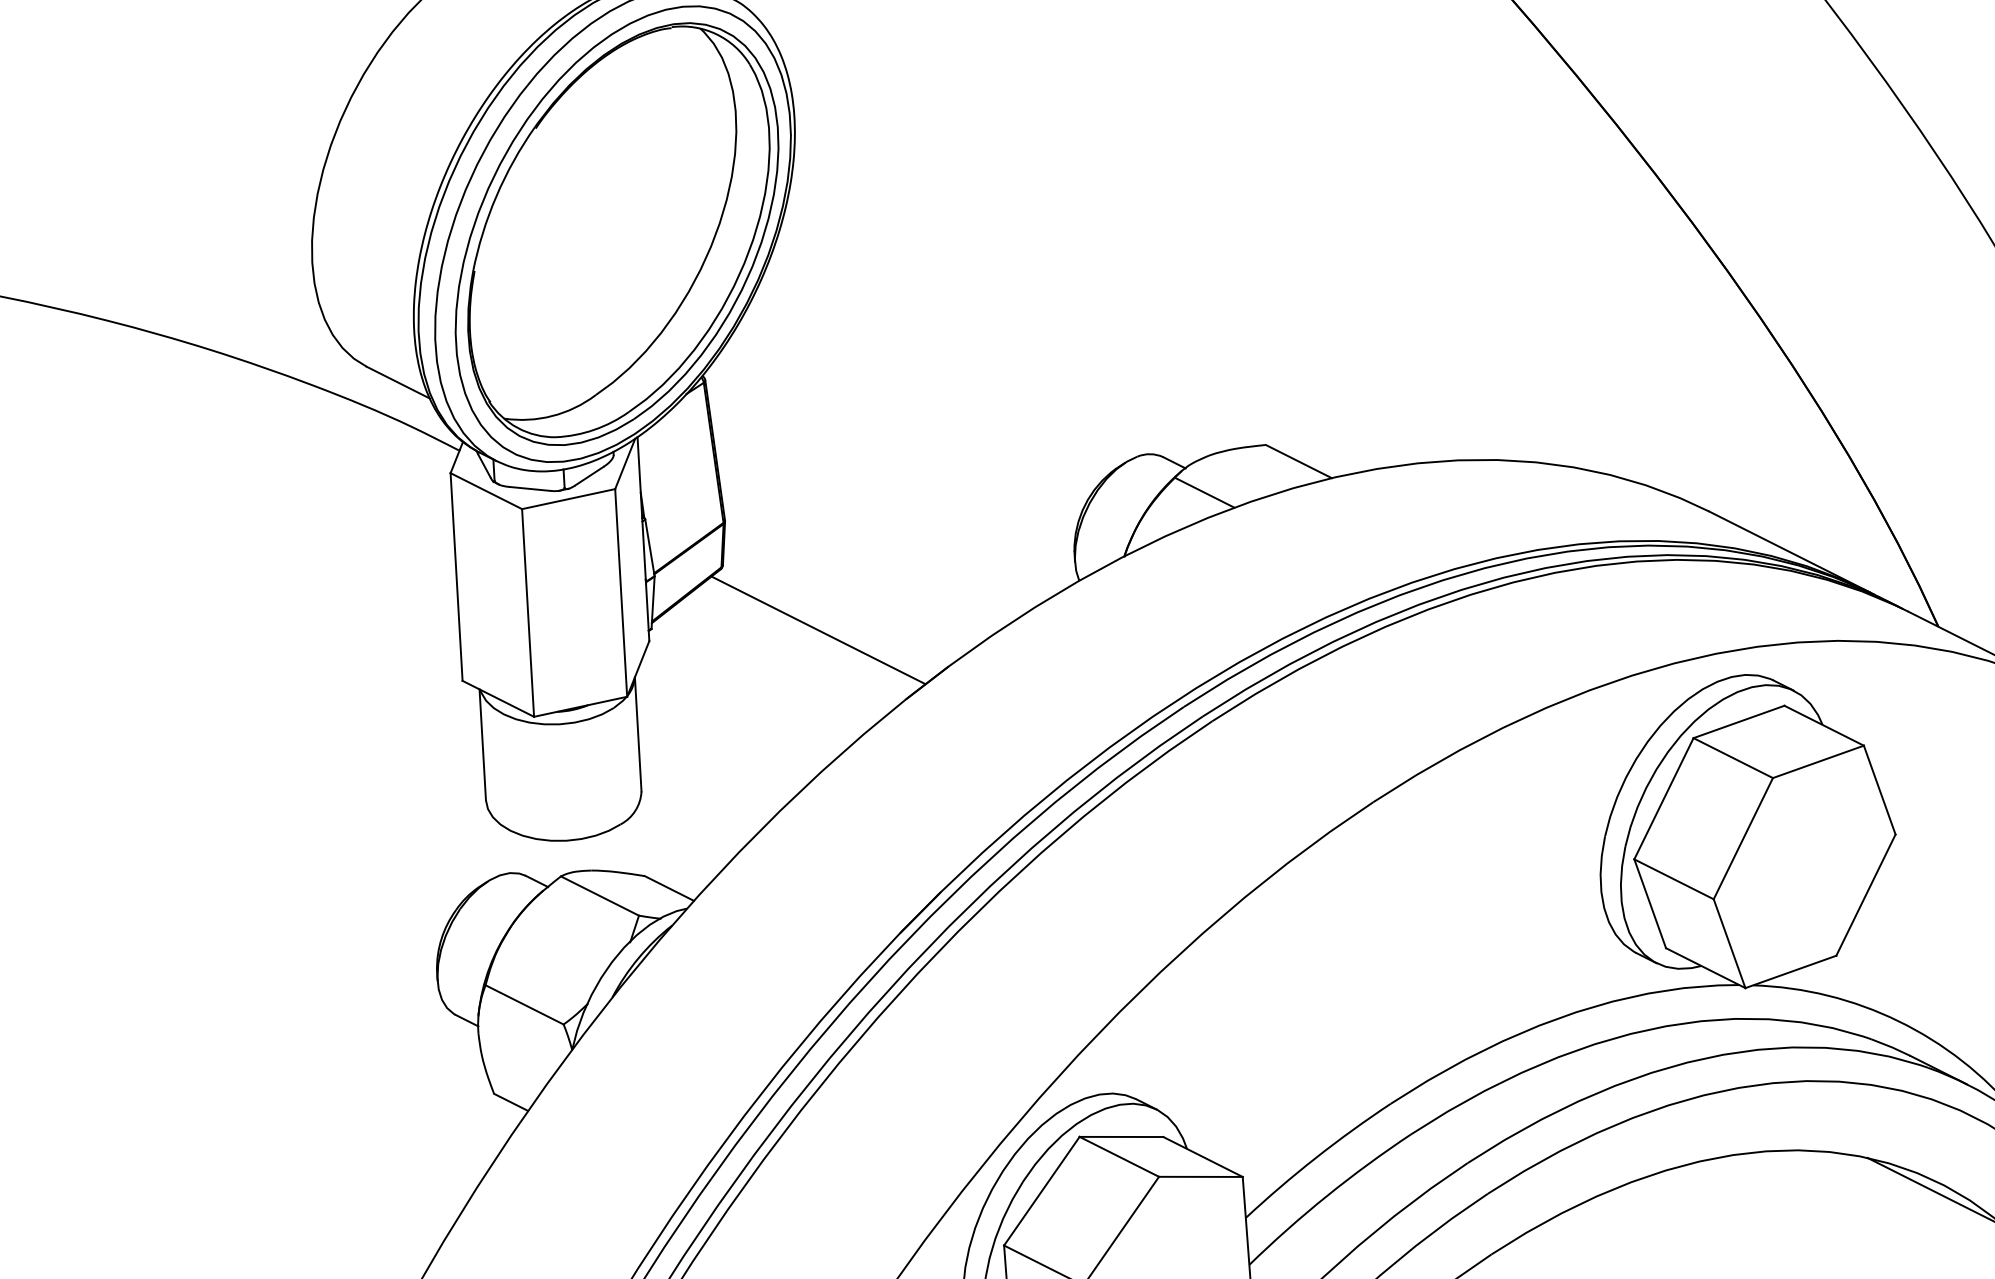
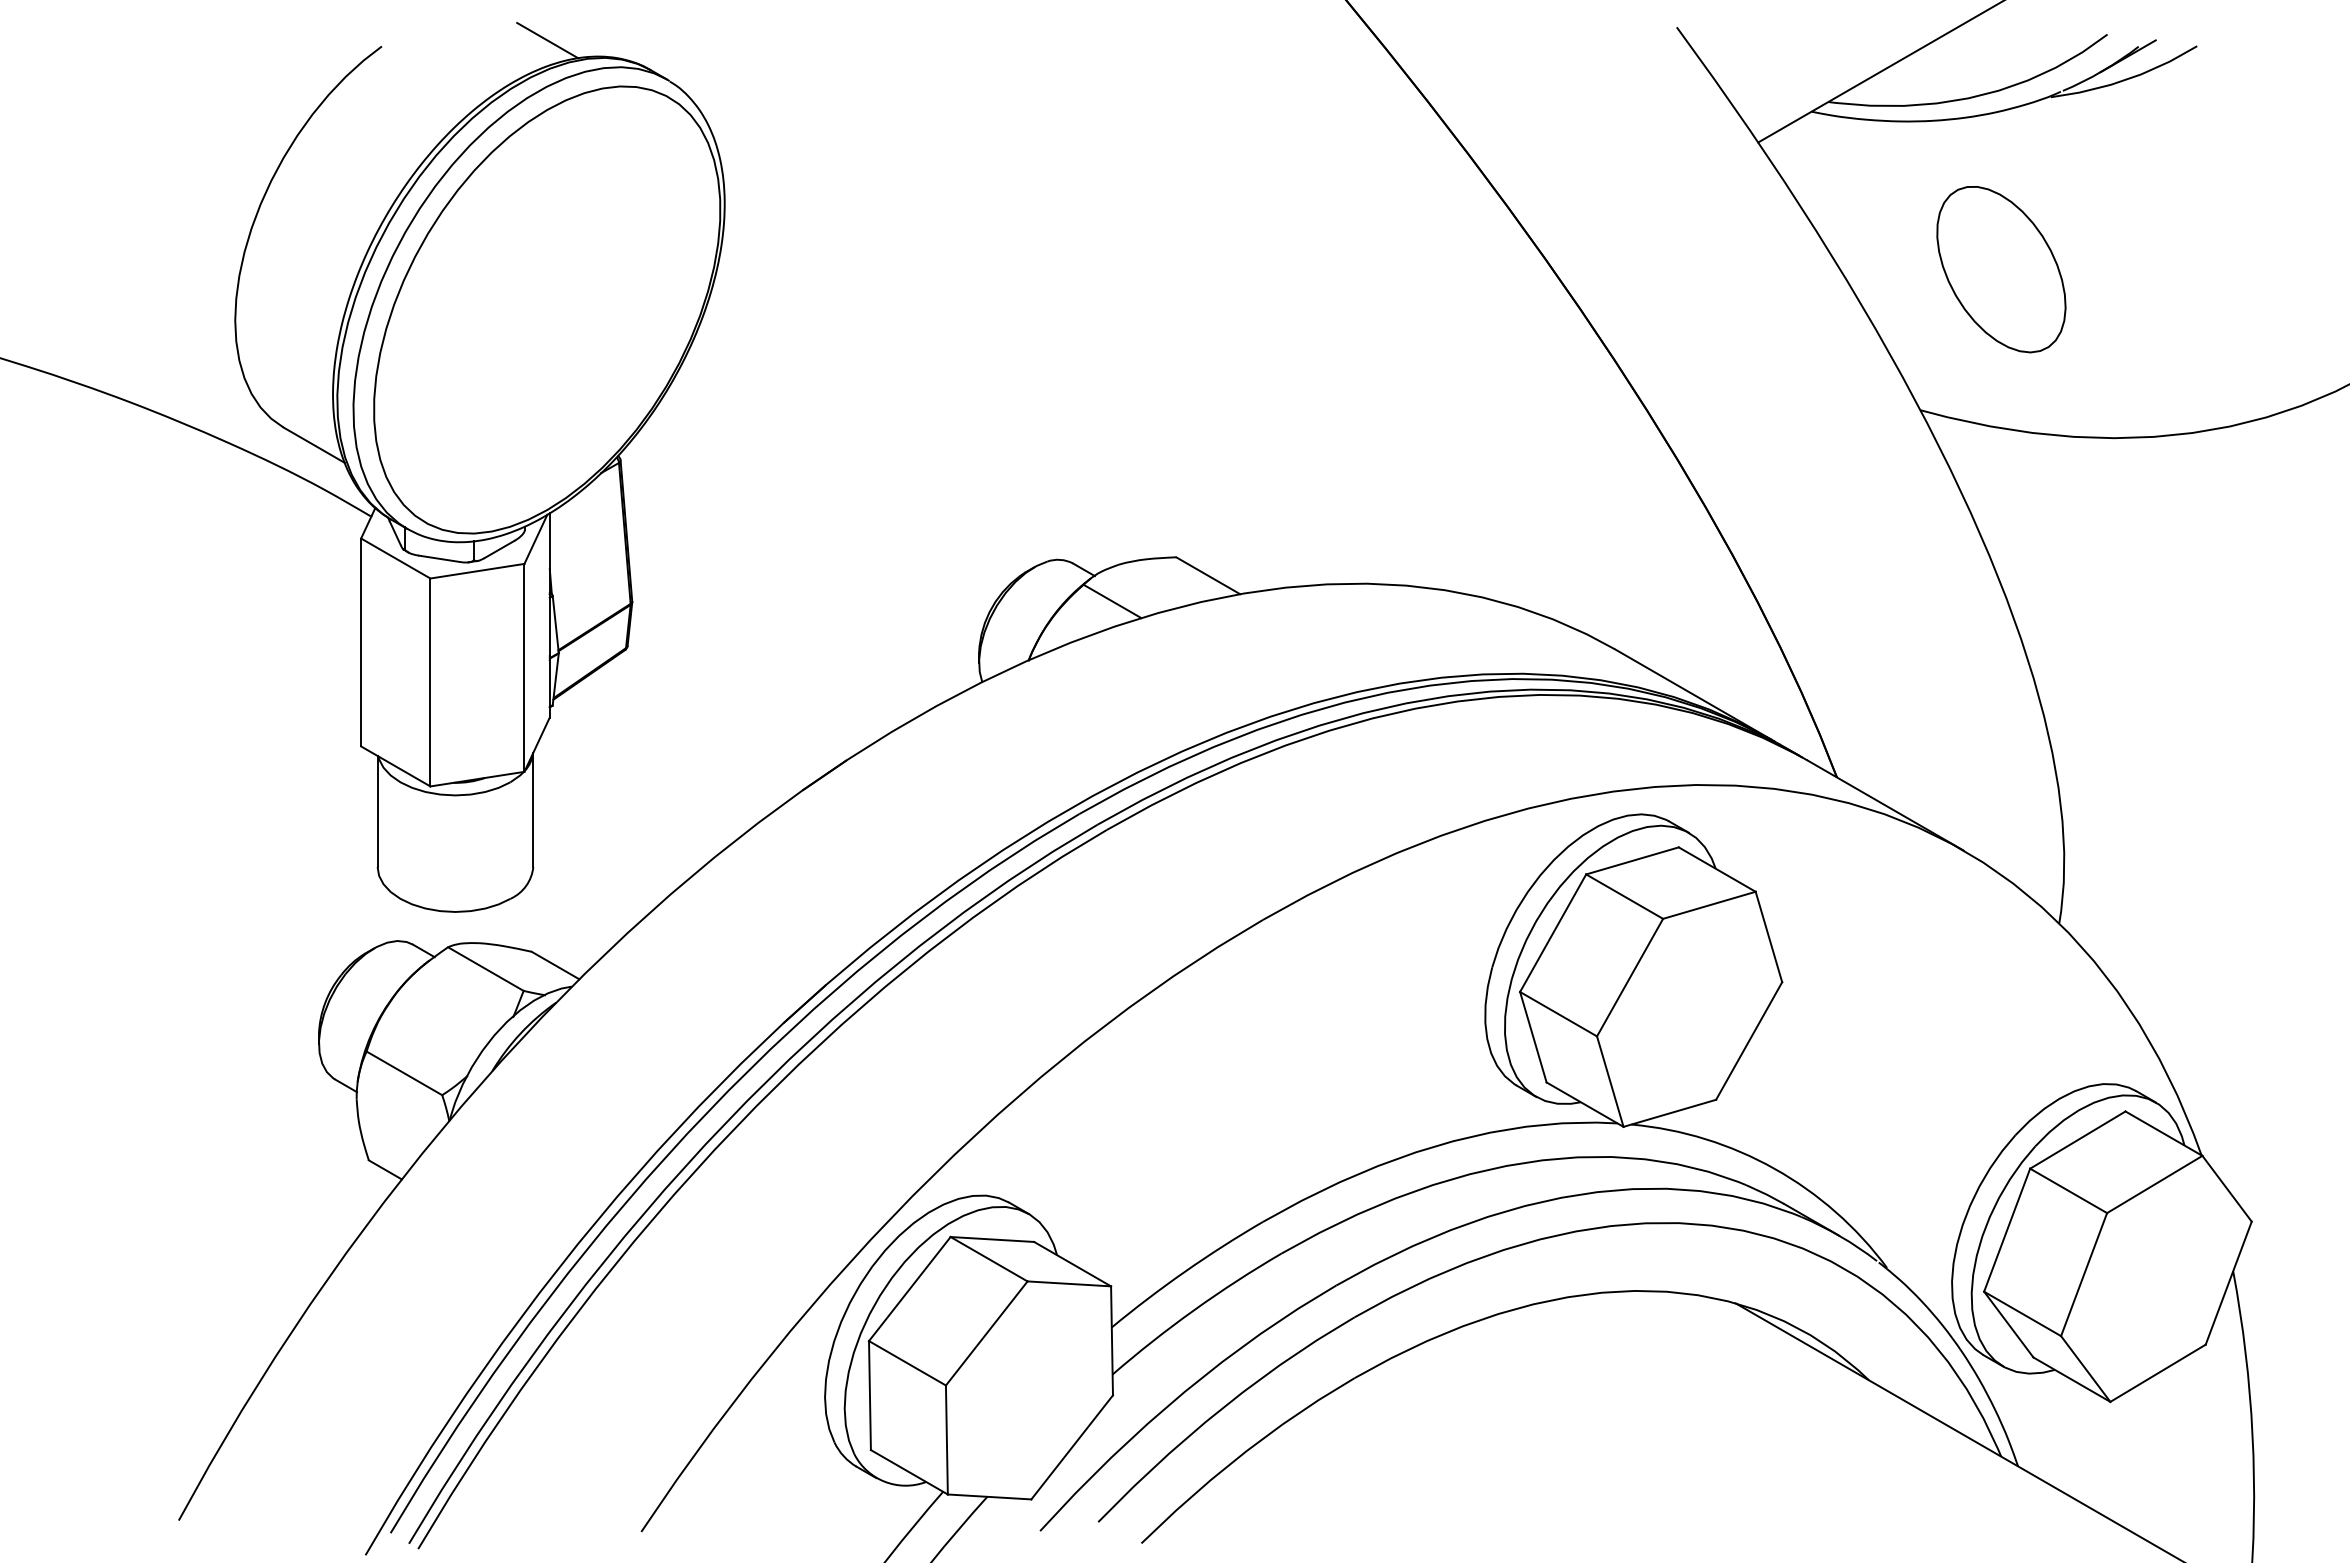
part: (623, 233) -> (547, 309), removed
line: (817, 630) -> (718, 716), removed

